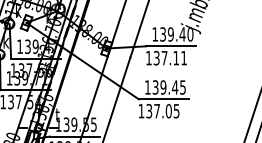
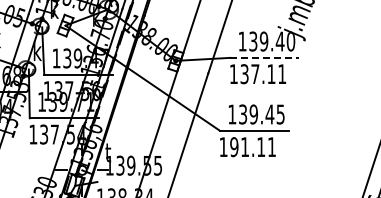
line: (171, 46) -> (265, 57), solid -> dashed
text: (162, 111) -> (252, 147), 137.05 -> 191.11
line: (74, 136) -> (131, 182), removed

